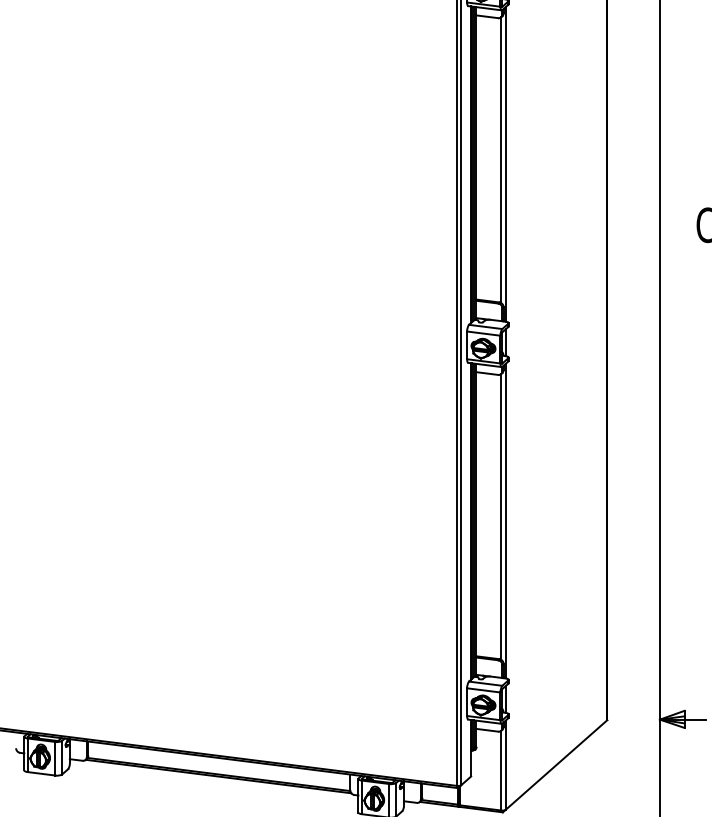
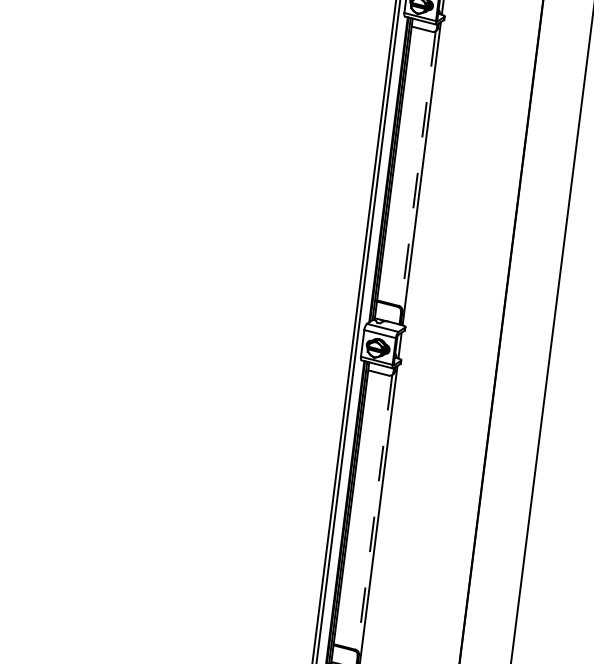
line: (501, 160) -> (418, 169), solid -> dashed
line: (501, 517) -> (374, 513), solid -> dashed

